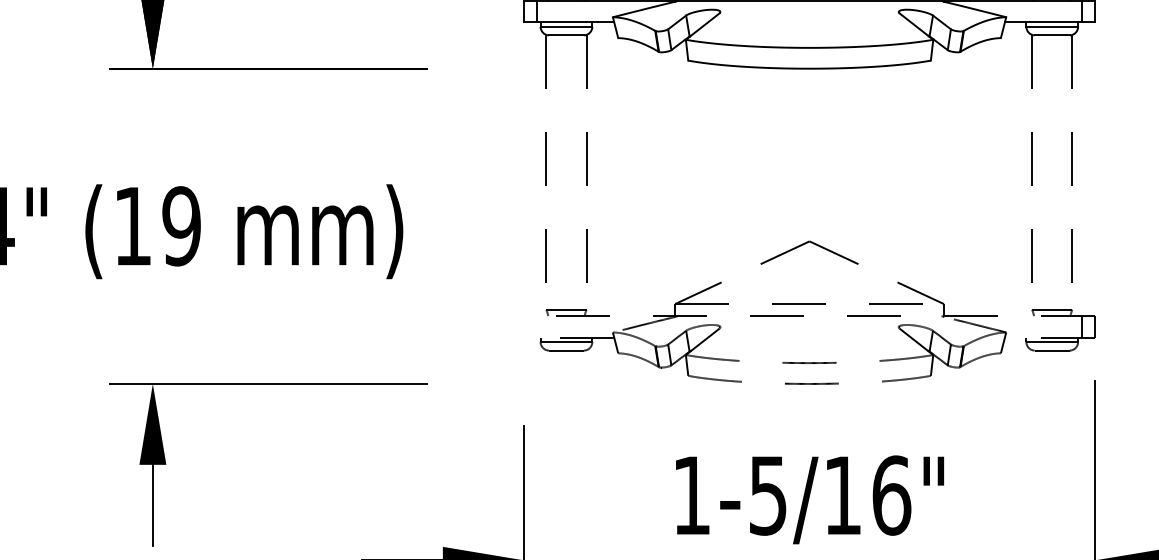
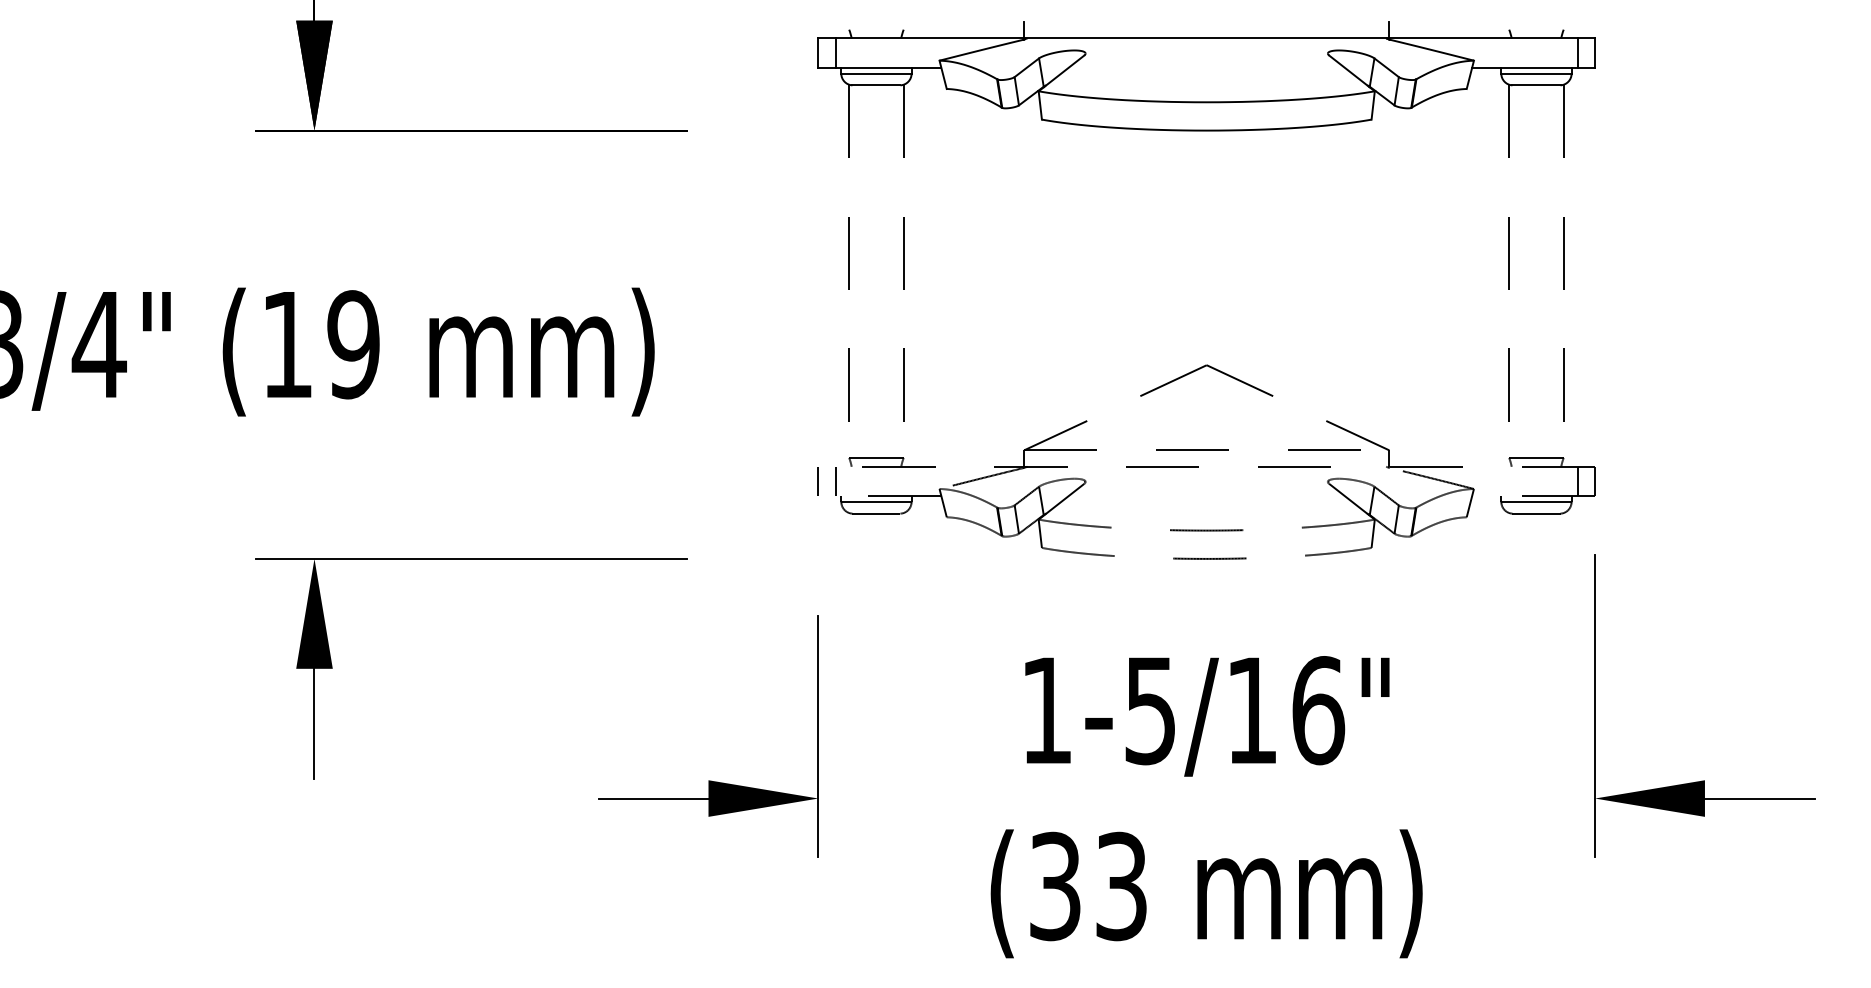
line: (523, 326) -> (817, 481), added
line: (537, 326) -> (836, 481), added

